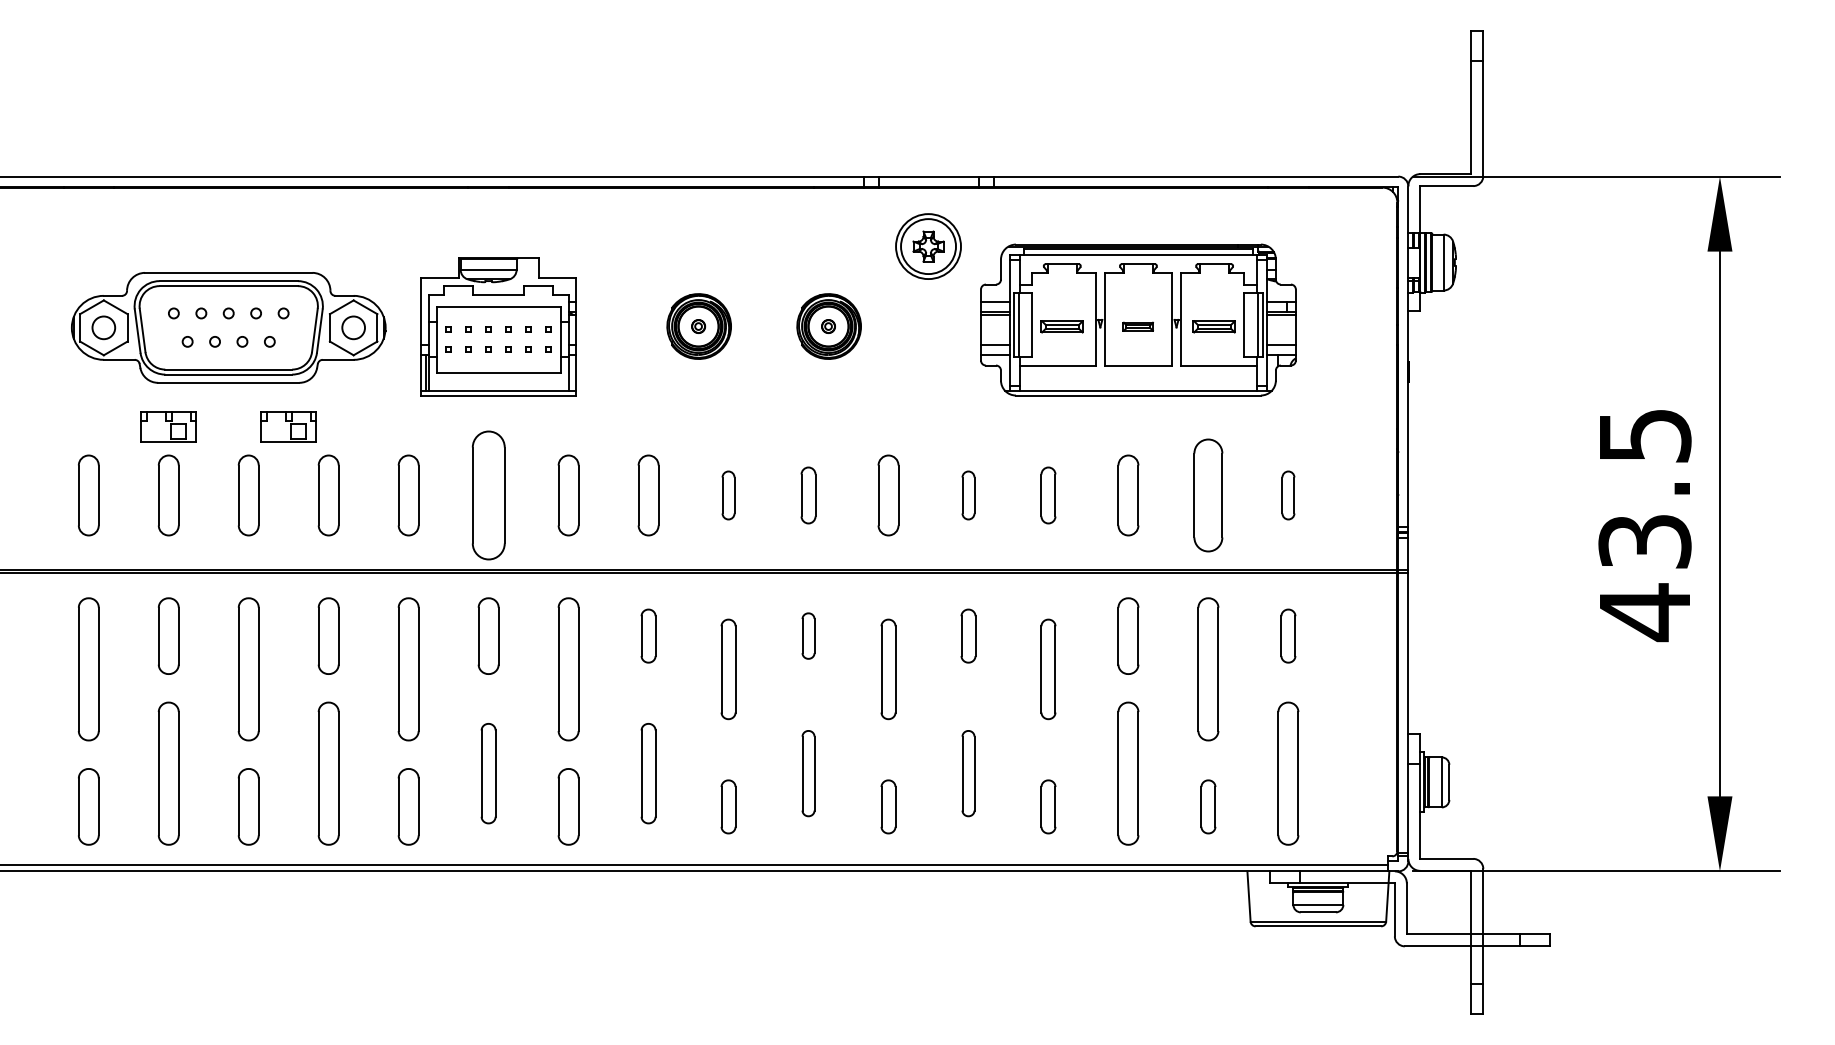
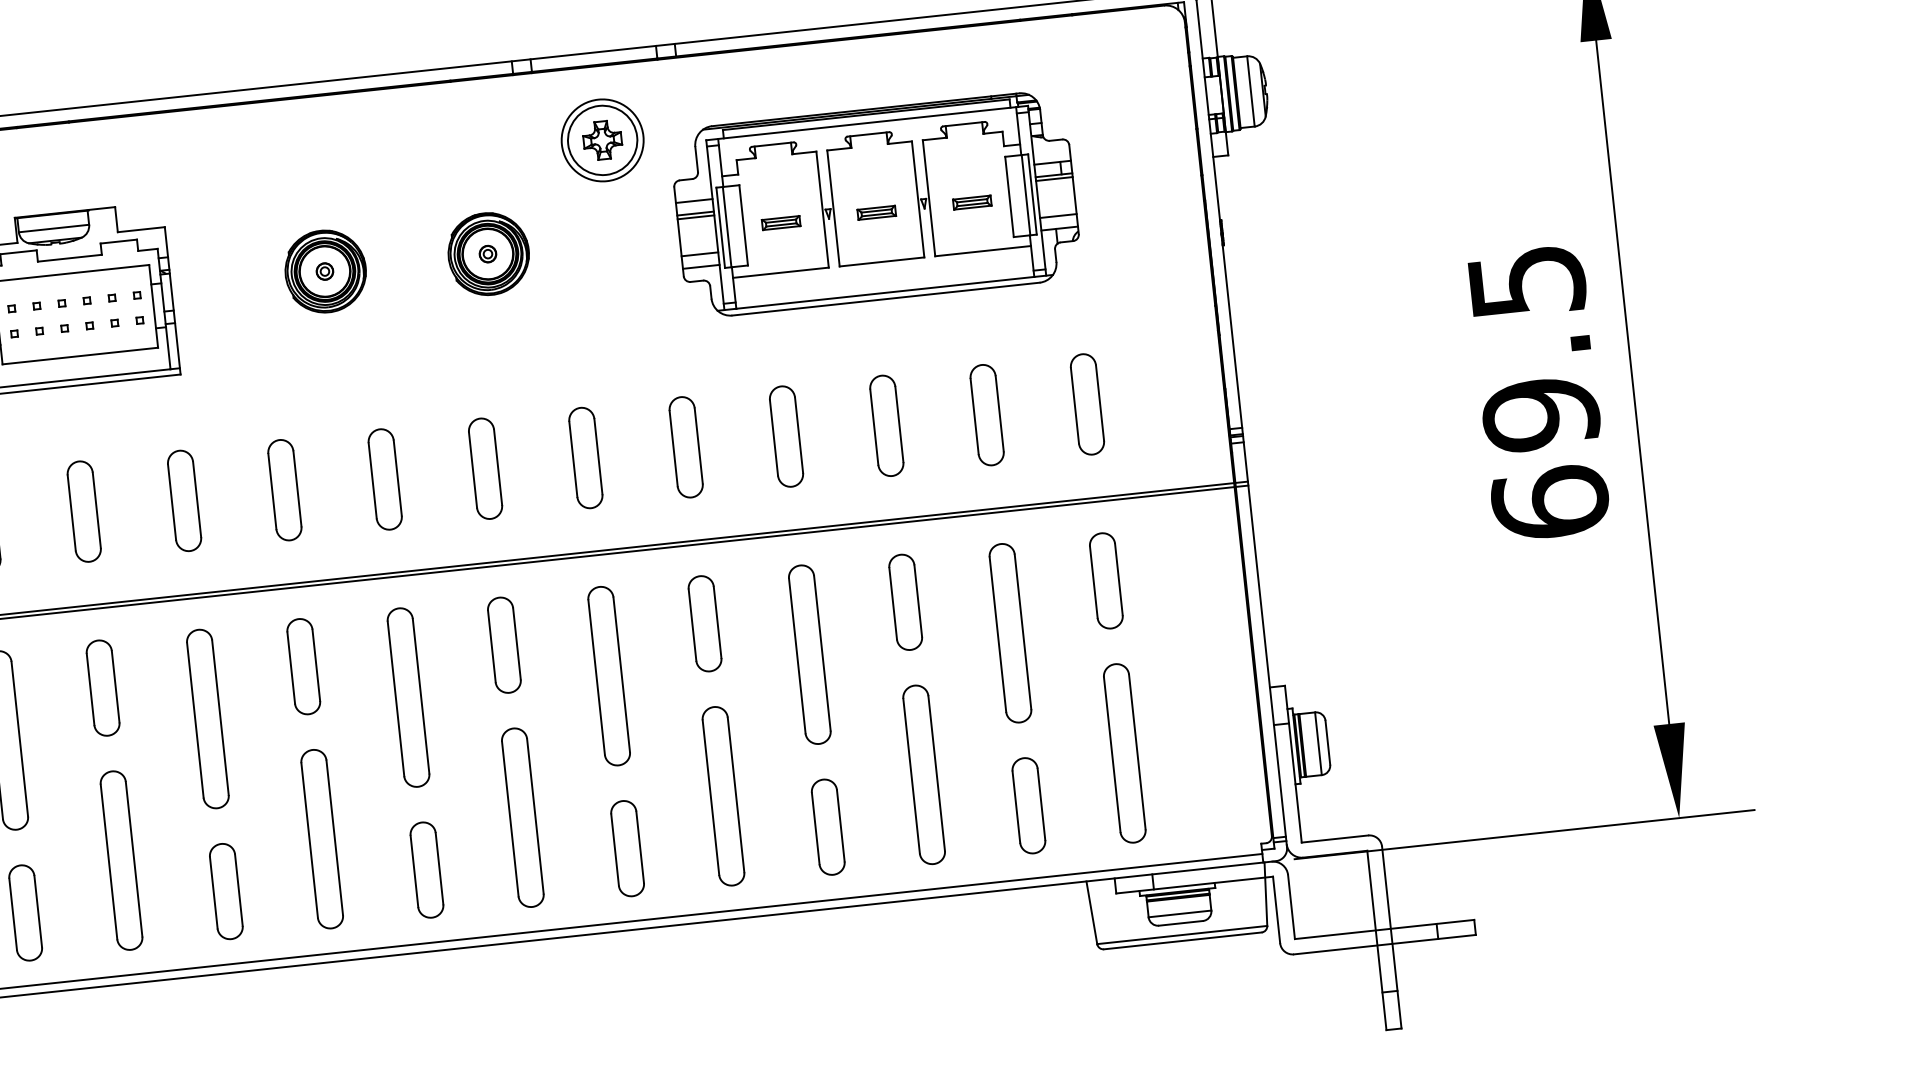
part: (1061, 326) -> (780, 222), size x0.71
part: (1214, 326) -> (972, 202), size x0.71
part: (488, 495) -> (84, 511), size x0.62
part: (728, 495) -> (385, 479), size x1.67
part: (808, 495) -> (485, 468), size x1.43
part: (968, 495) -> (686, 447), size x1.67
part: (1048, 495) -> (786, 436), size x1.43
part: (1208, 495) -> (987, 415), size x0.71
part: (1288, 495) -> (1087, 404), size x1.67
text: (1644, 578) -> (1545, 460), 43.5 -> 69.5
part: (648, 635) -> (303, 665), size x1.43
part: (808, 635) -> (504, 644), size x1.67
part: (968, 635) -> (704, 622), size x1.43
part: (1288, 635) -> (1106, 580), size x1.43
part: (728, 669) -> (408, 697), size x1.43
part: (888, 669) -> (609, 676), size x1.43
part: (1048, 669) -> (809, 654), size x1.43
part: (488, 773) -> (121, 860), size x1.43
part: (648, 773) -> (322, 838), size x1.43
part: (808, 773) -> (522, 817), size x1.67
part: (968, 773) -> (723, 796), size x1.67
part: (728, 806) -> (426, 869), size x1.43
part: (888, 806) -> (627, 848), size x1.43
part: (1048, 806) -> (828, 826), size x1.43
part: (1208, 806) -> (1028, 805), size x1.43

